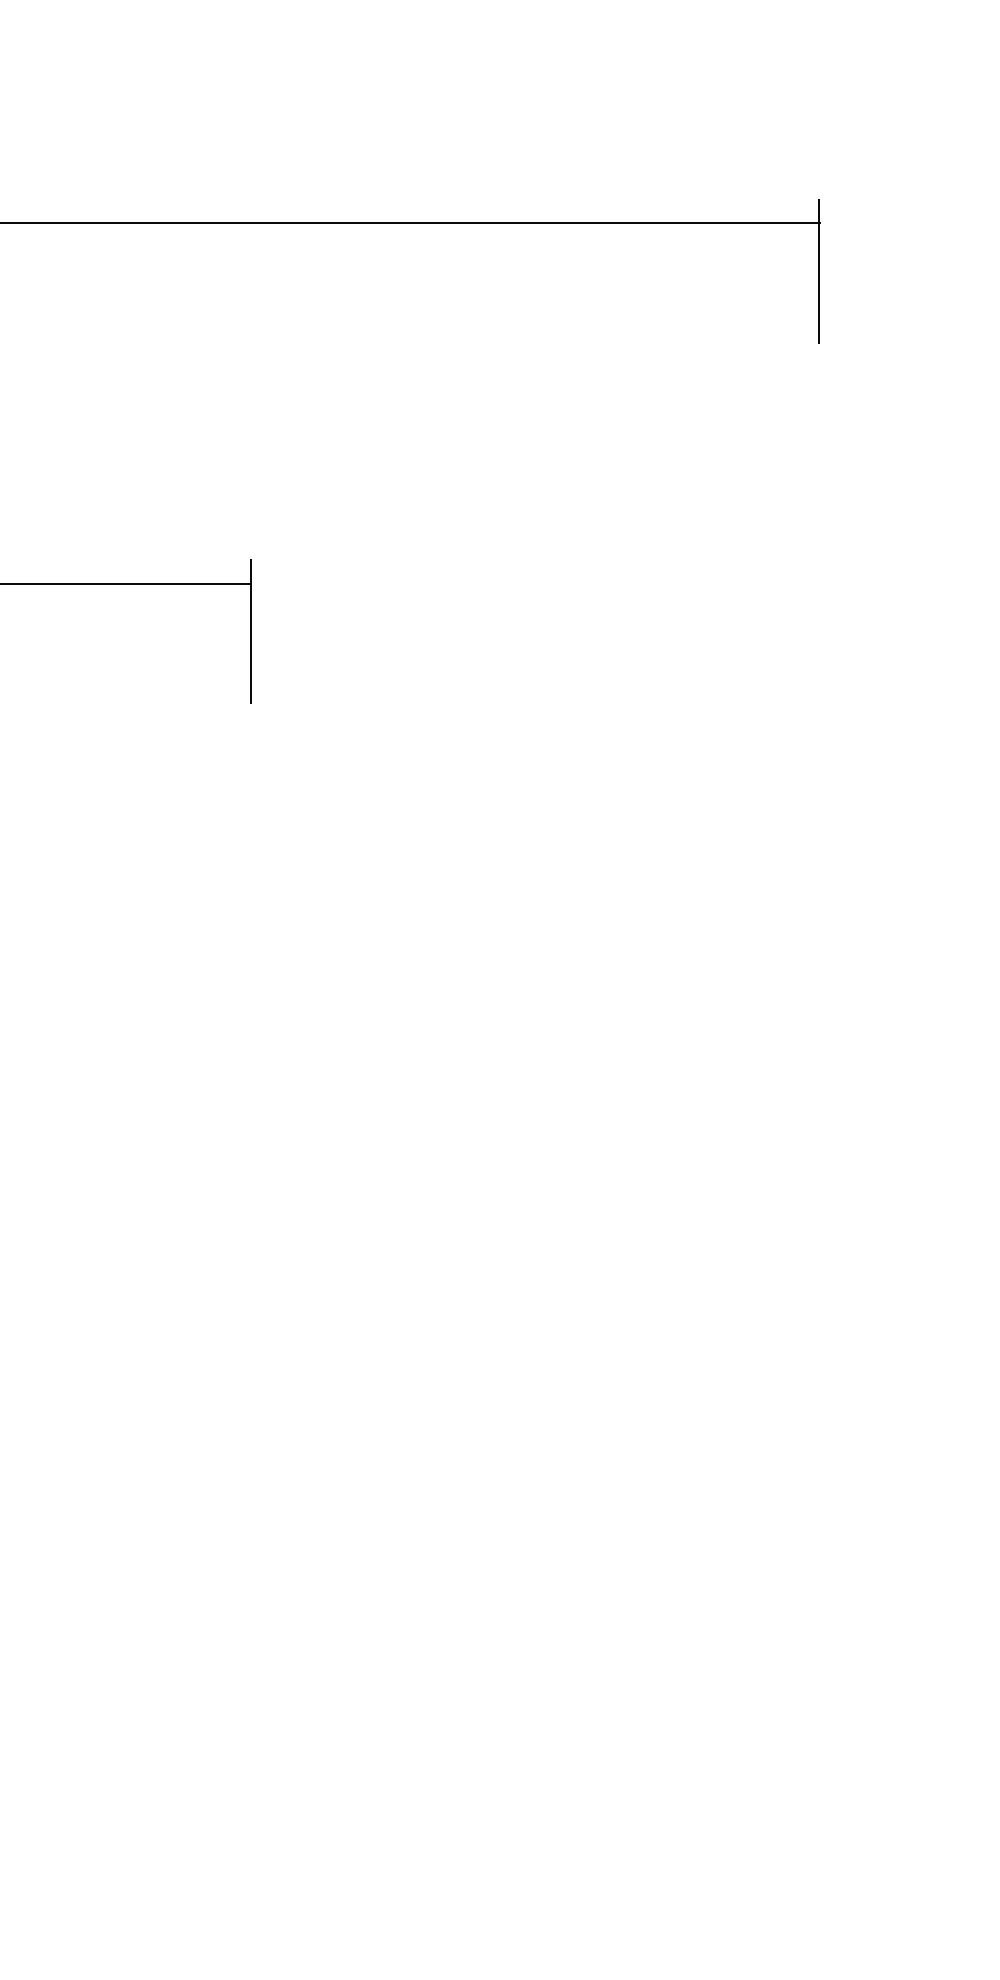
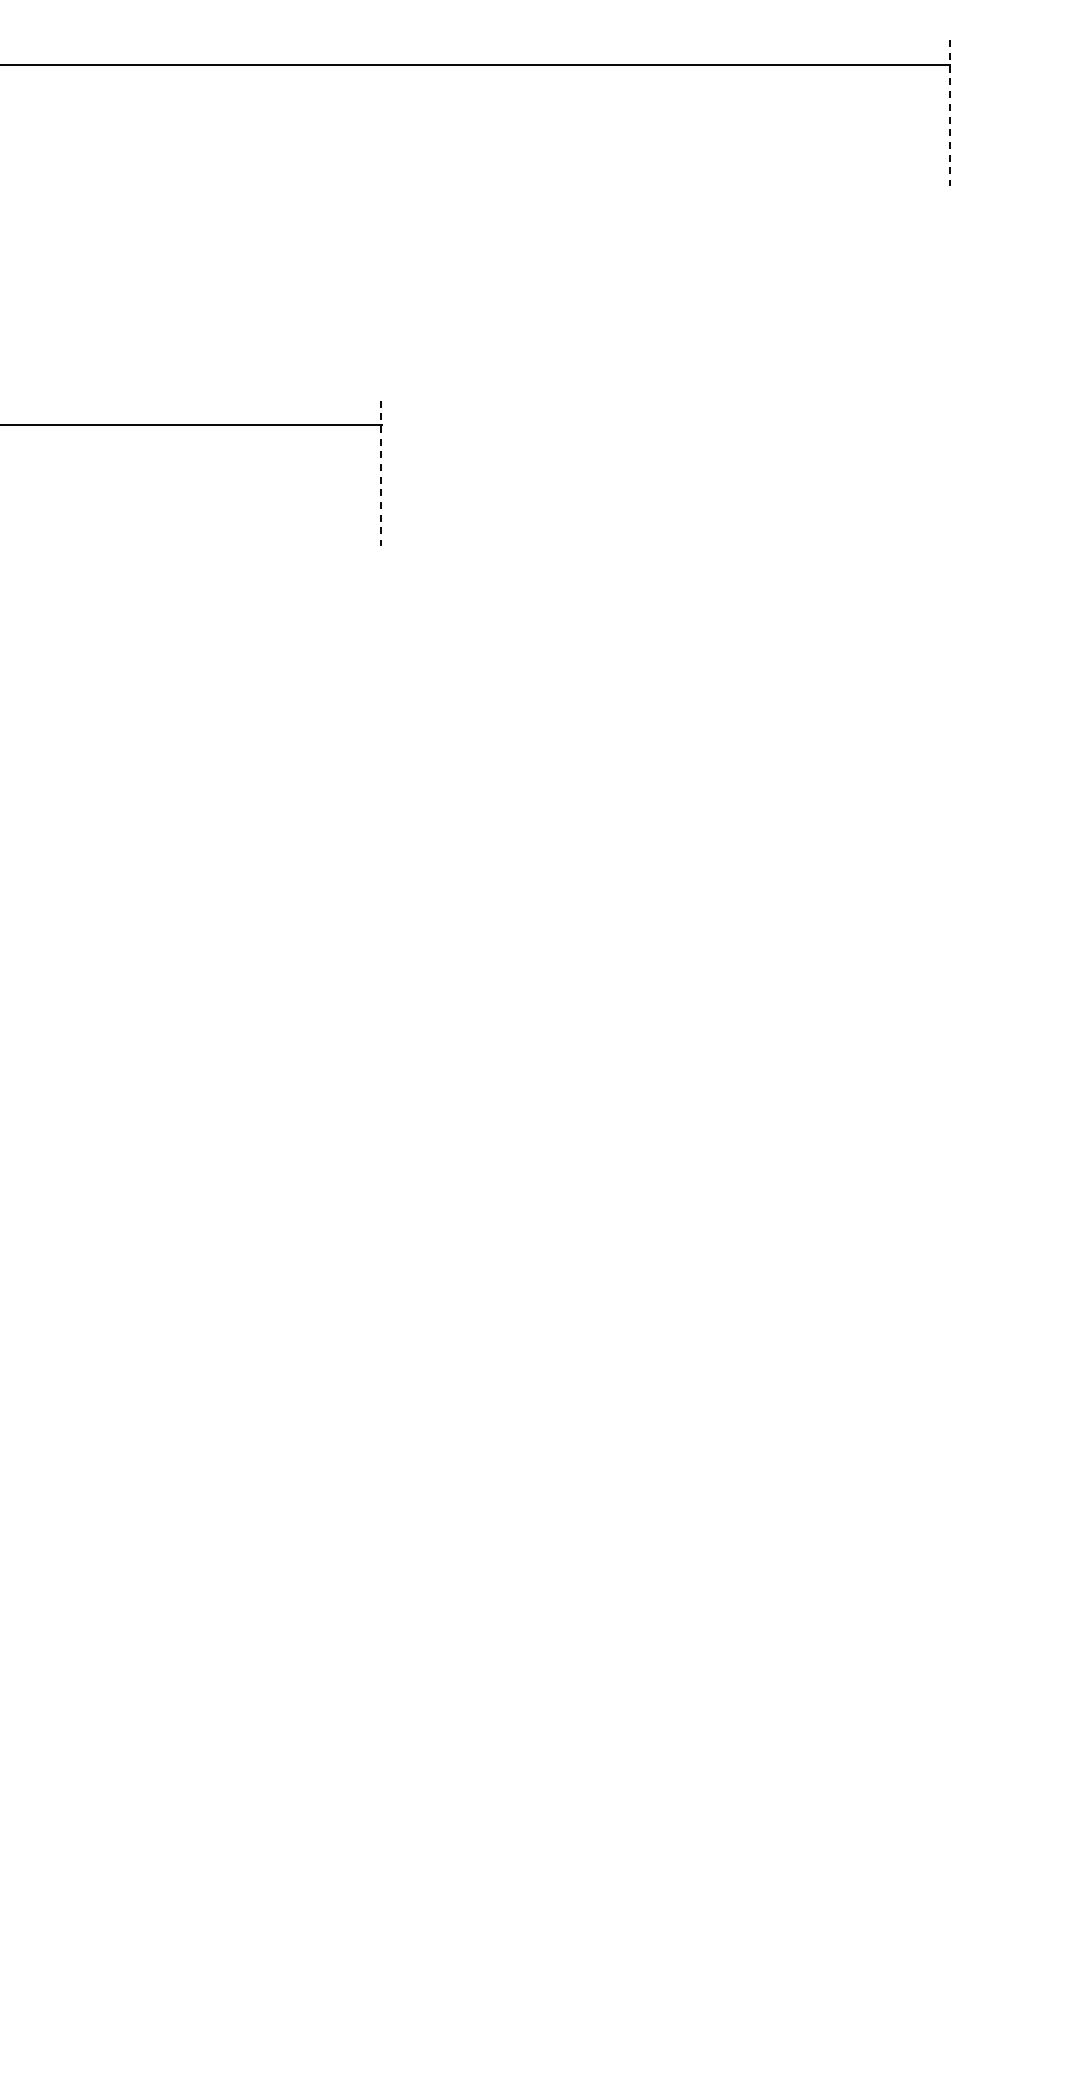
line: (819, 272) -> (950, 113), solid -> dashed
line: (250, 632) -> (381, 473), solid -> dashed

